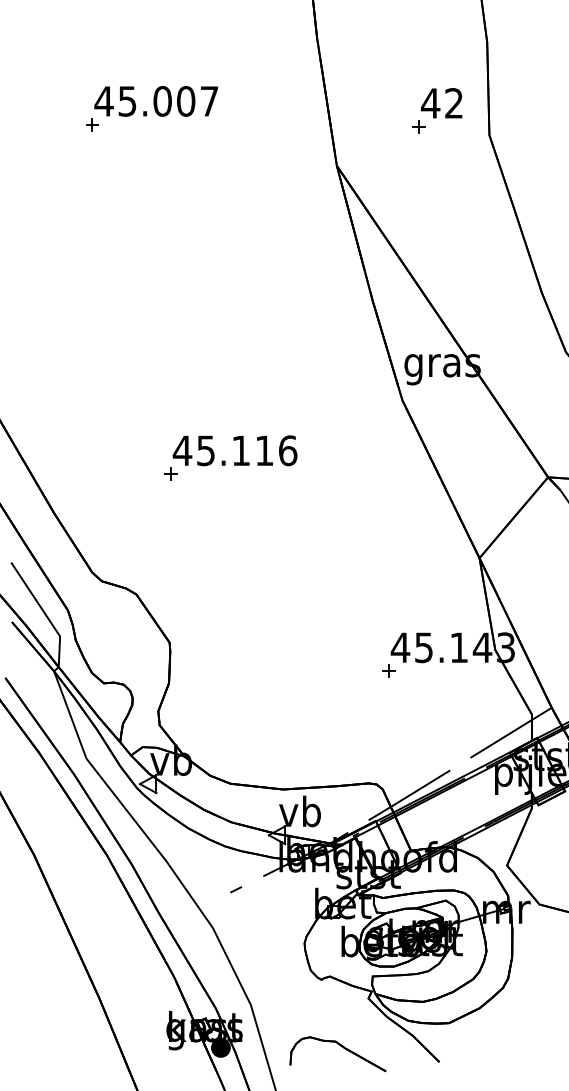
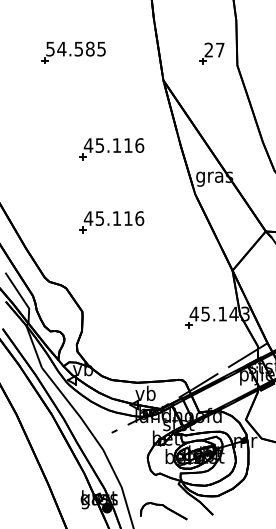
text: (155, 100) -> (75, 48), 45.007 -> 54.585
text: (442, 102) -> (214, 49), 42 -> 27
part: (229, 308) -> (111, 149), added

